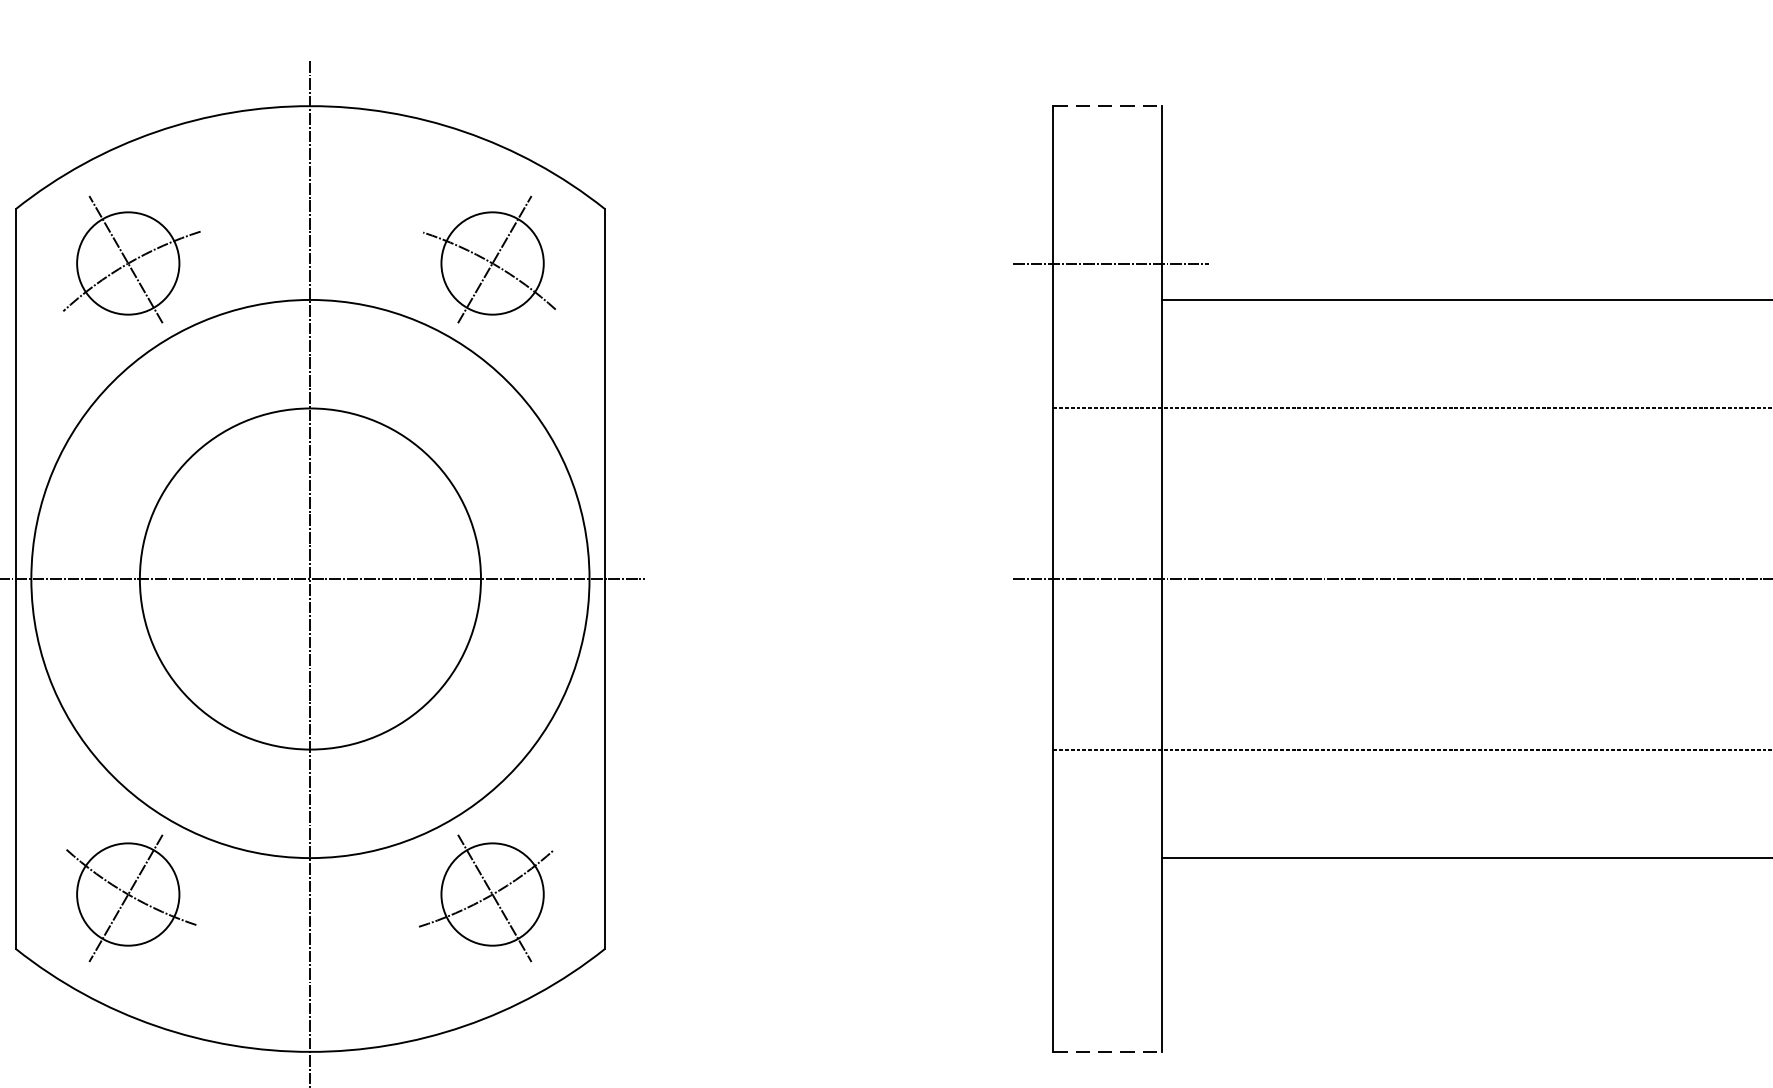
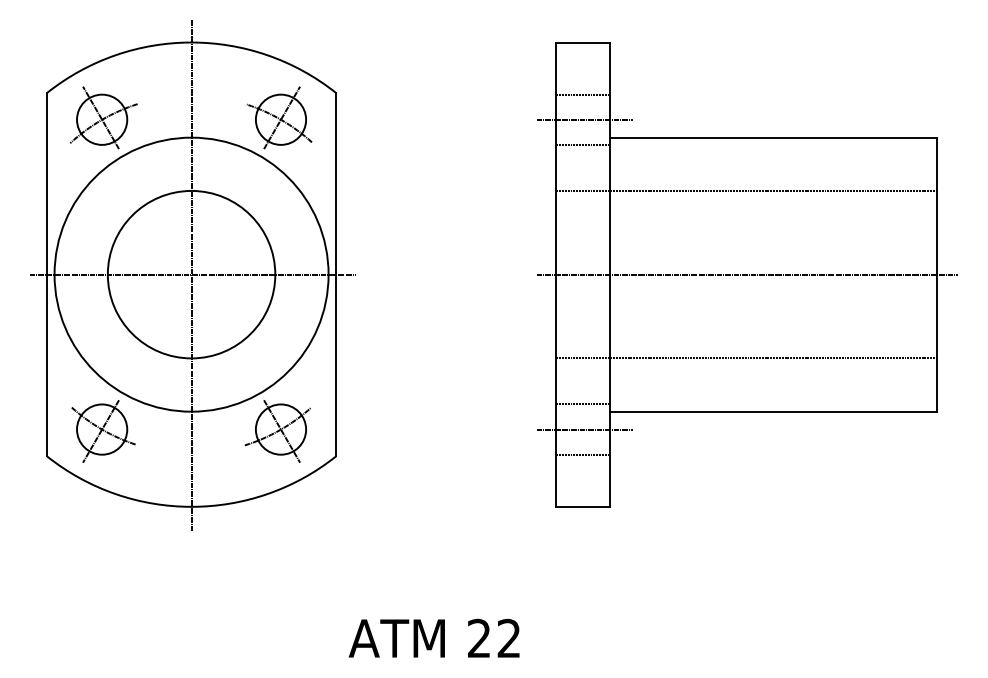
line: (1106, 106) -> (582, 42), dashed -> solid
line: (1106, 212) -> (582, 94), added
line: (1106, 313) -> (582, 144), added
line: (1106, 843) -> (582, 404), added
line: (1110, 894) -> (584, 429), added
line: (1106, 945) -> (582, 454), added
line: (1106, 1051) -> (582, 506), dashed -> solid

